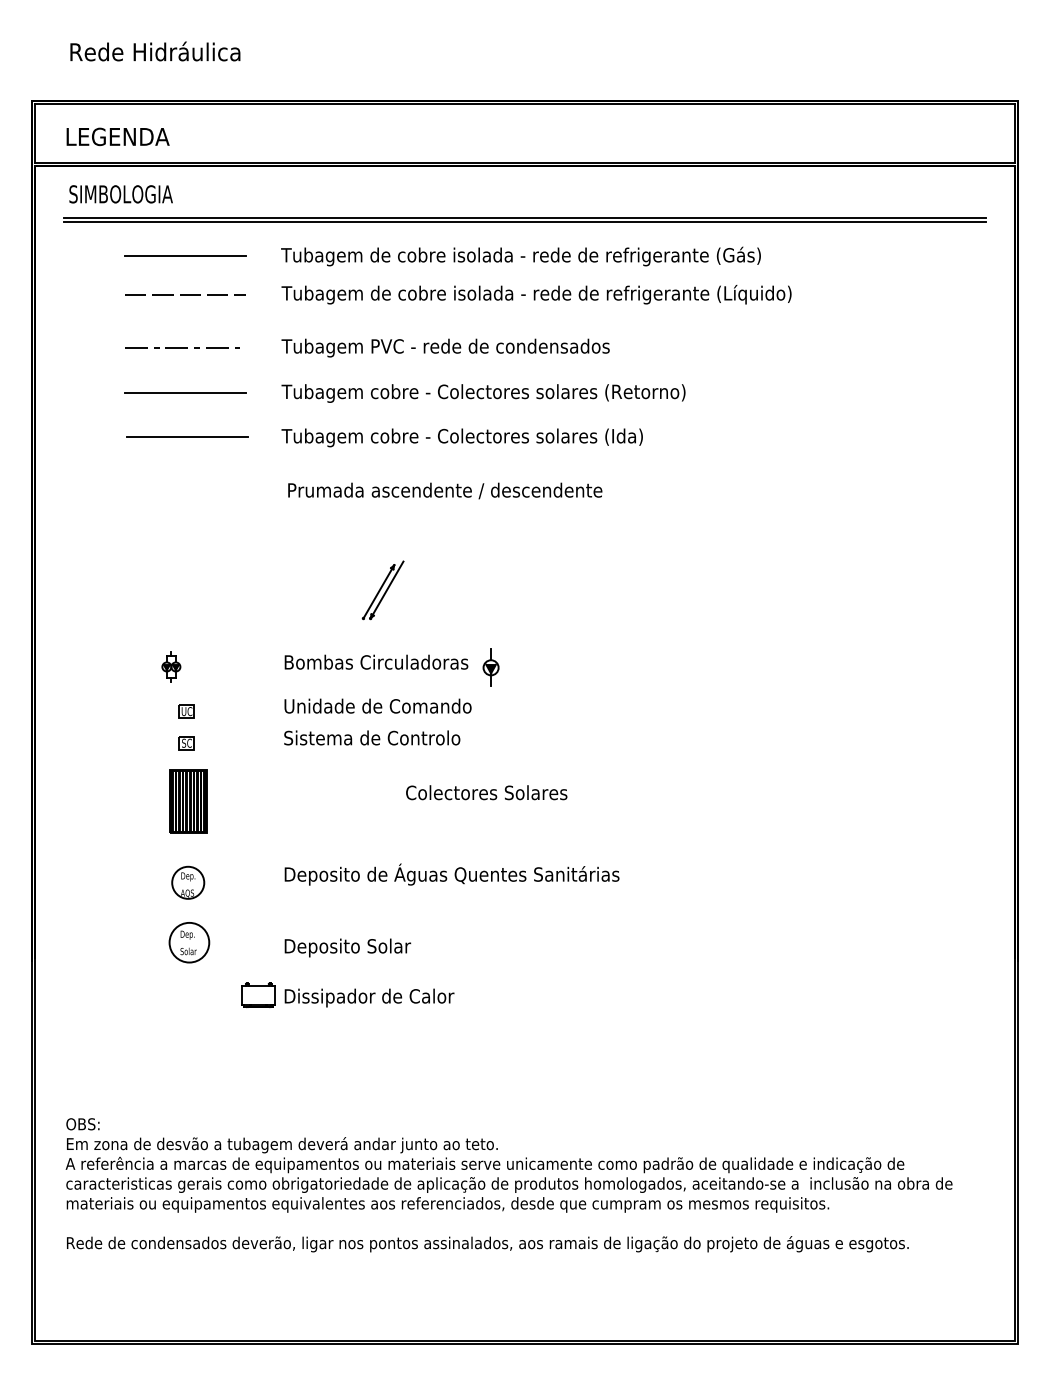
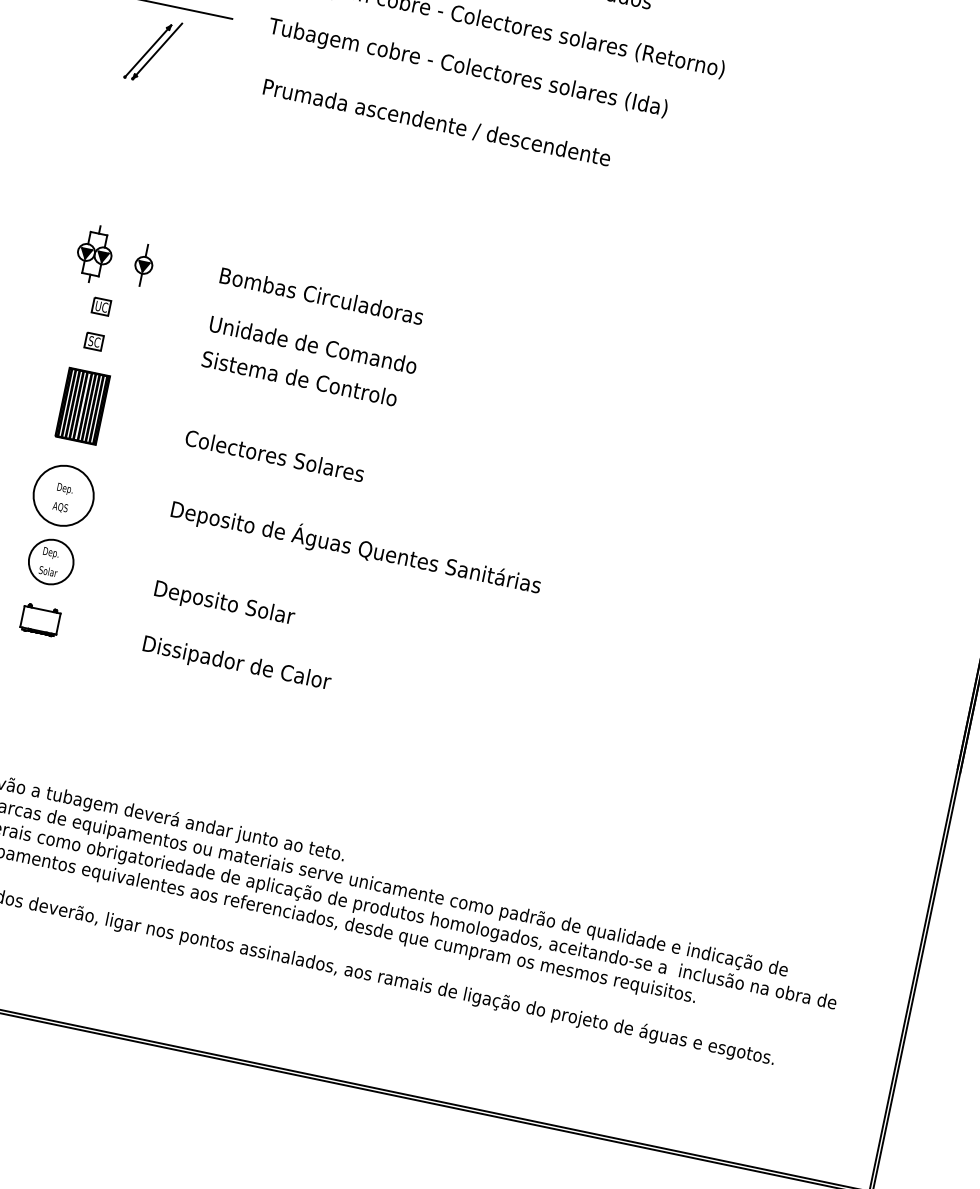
part: (382, 590) -> (152, 50), moved
part: (171, 666) -> (95, 253), size x1.67
part: (490, 667) -> (143, 264), moved
text: (486, 792) -> (274, 455), moved
circle: (187, 882) -> (62, 495), size x1.67
part: (258, 994) -> (40, 619), moved

